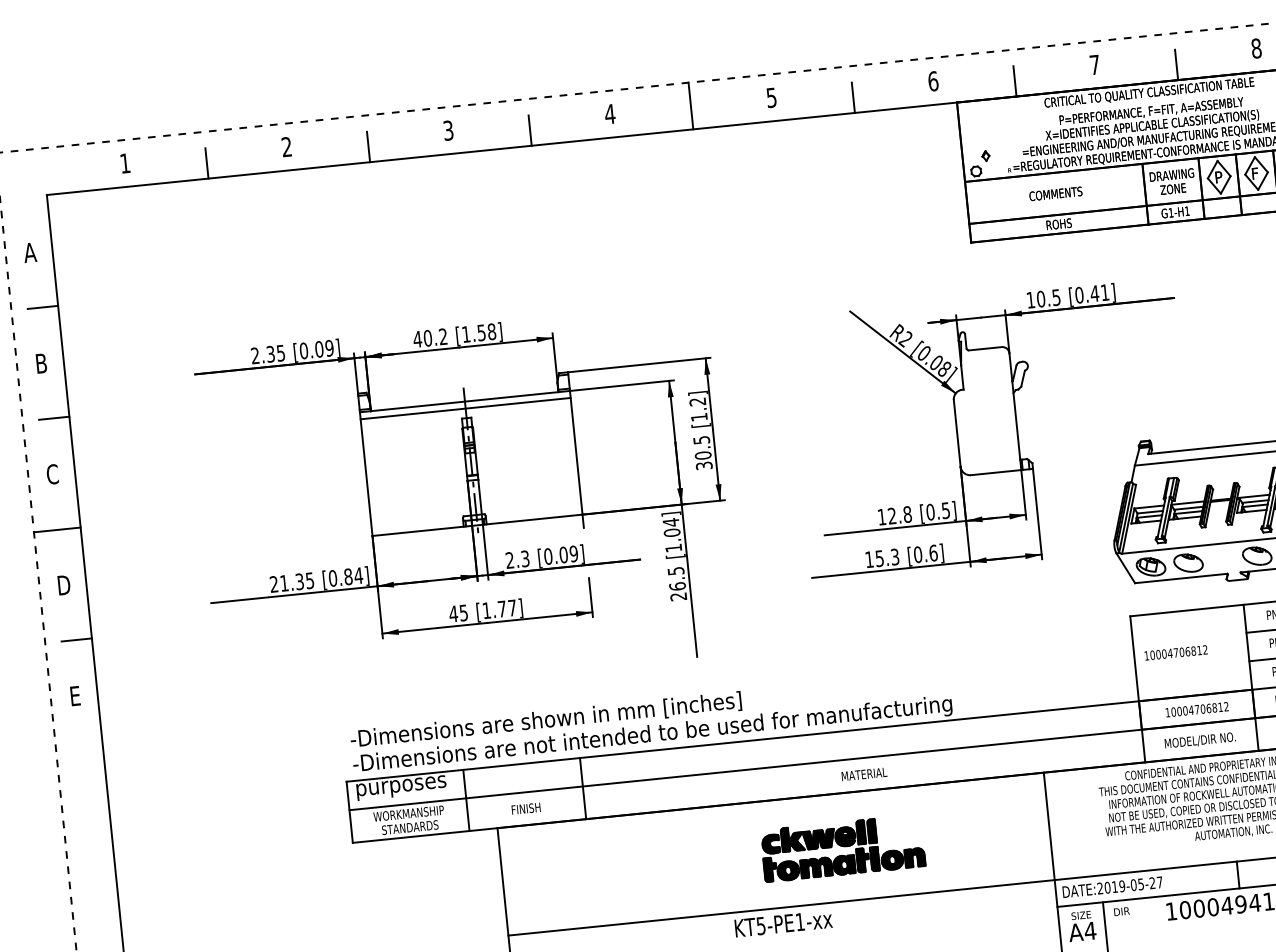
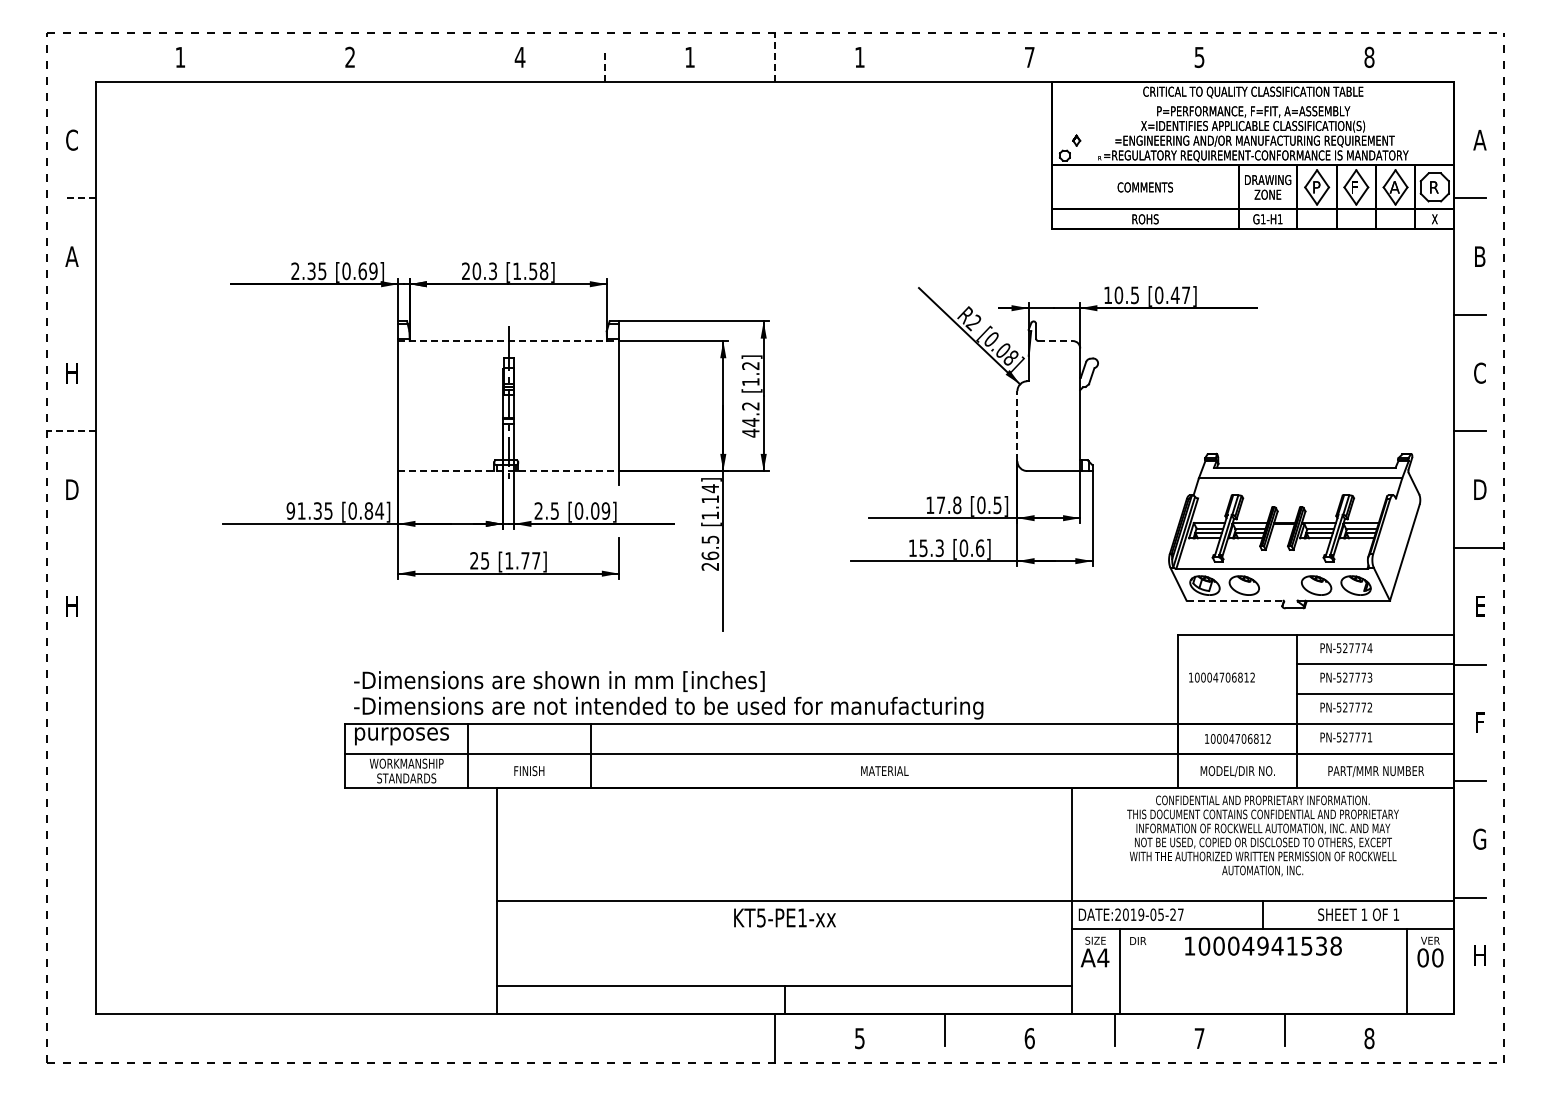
line: (1176, 64) -> (1284, 65), removed
text: (1094, 65) -> (1199, 57), 7 -> 5
text: (932, 80) -> (1029, 56), 6 -> 7
line: (1014, 80) -> (1114, 65), removed
text: (771, 97) -> (859, 57), 5 -> 1
line: (852, 97) -> (944, 65), removed
line: (691, 106) -> (775, 57), solid -> dashed
text: (609, 114) -> (689, 57), 4 -> 1
text: (447, 130) -> (519, 57), 3 -> 4
line: (530, 131) -> (605, 66), solid -> dashed
line: (368, 146) -> (435, 65), removed
line: (206, 162) -> (265, 65), removed
text: (29, 252) -> (71, 139), A -> C
text: (1105, 291) -> (1186, 294), [0.41] -> [0.47]
line: (42, 307) -> (79, 198), solid -> dashed
text: (429, 338) -> (478, 271), 40.2 -> 20.3
text: (319, 348) -> (362, 270), [0.09] -> [0.69]
line: (986, 349) -> (1056, 341), solid -> dashed
text: (40, 363) -> (71, 256), B -> A
line: (465, 401) -> (509, 341), solid -> dashed
line: (465, 408) -> (508, 348), removed
line: (54, 417) -> (79, 314), removed
line: (957, 432) -> (1017, 425), solid -> dashed
text: (702, 452) -> (750, 419), 30.5 -> 44.2
text: (52, 473) -> (71, 372), C -> H
text: (891, 515) -> (940, 504), 12.8 -> 17.8
line: (478, 525) -> (509, 471), solid -> dashed
line: (57, 529) -> (71, 431), solid -> dashed
text: (672, 532) -> (710, 499), [1.04] -> [1.14]
text: (524, 558) -> (554, 510), 2.3 -> 2.5
line: (1181, 578) -> (1235, 600), solid -> dashed
text: (273, 583) -> (290, 510), 21.35 -> 91.35
text: (452, 613) -> (473, 560), 45 -> 25
line: (76, 640) -> (79, 548), removed
text: (74, 696) -> (71, 606), E -> H
part: (842, 848) -> (854, 845), removed

